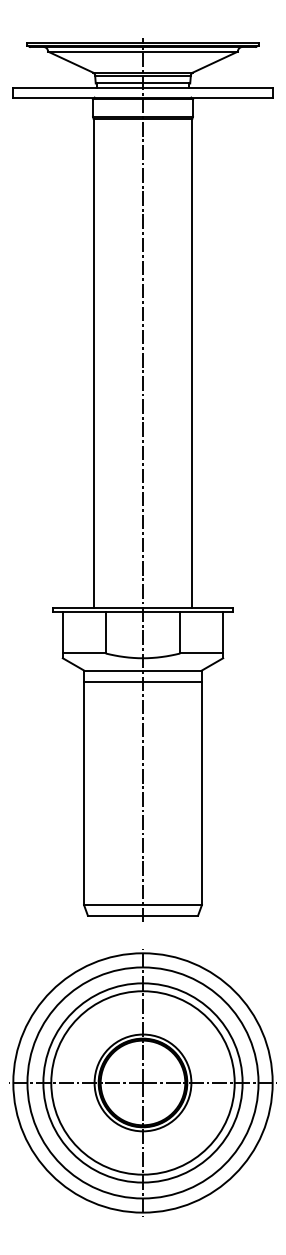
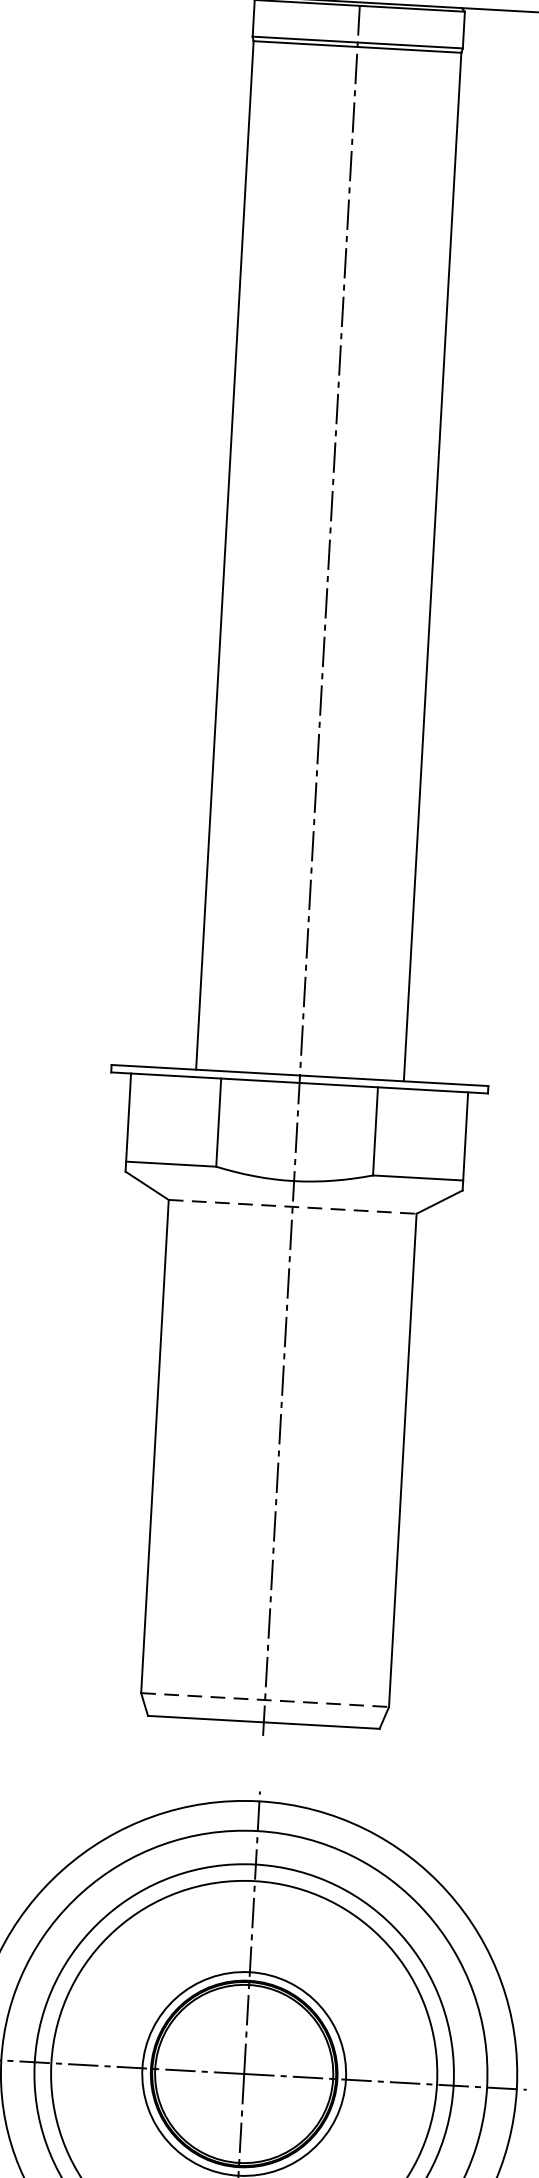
line: (143, 670) -> (293, 1206), solid -> dashed
line: (142, 682) -> (290, 1231), removed
line: (143, 905) -> (266, 1700), solid -> dashed

